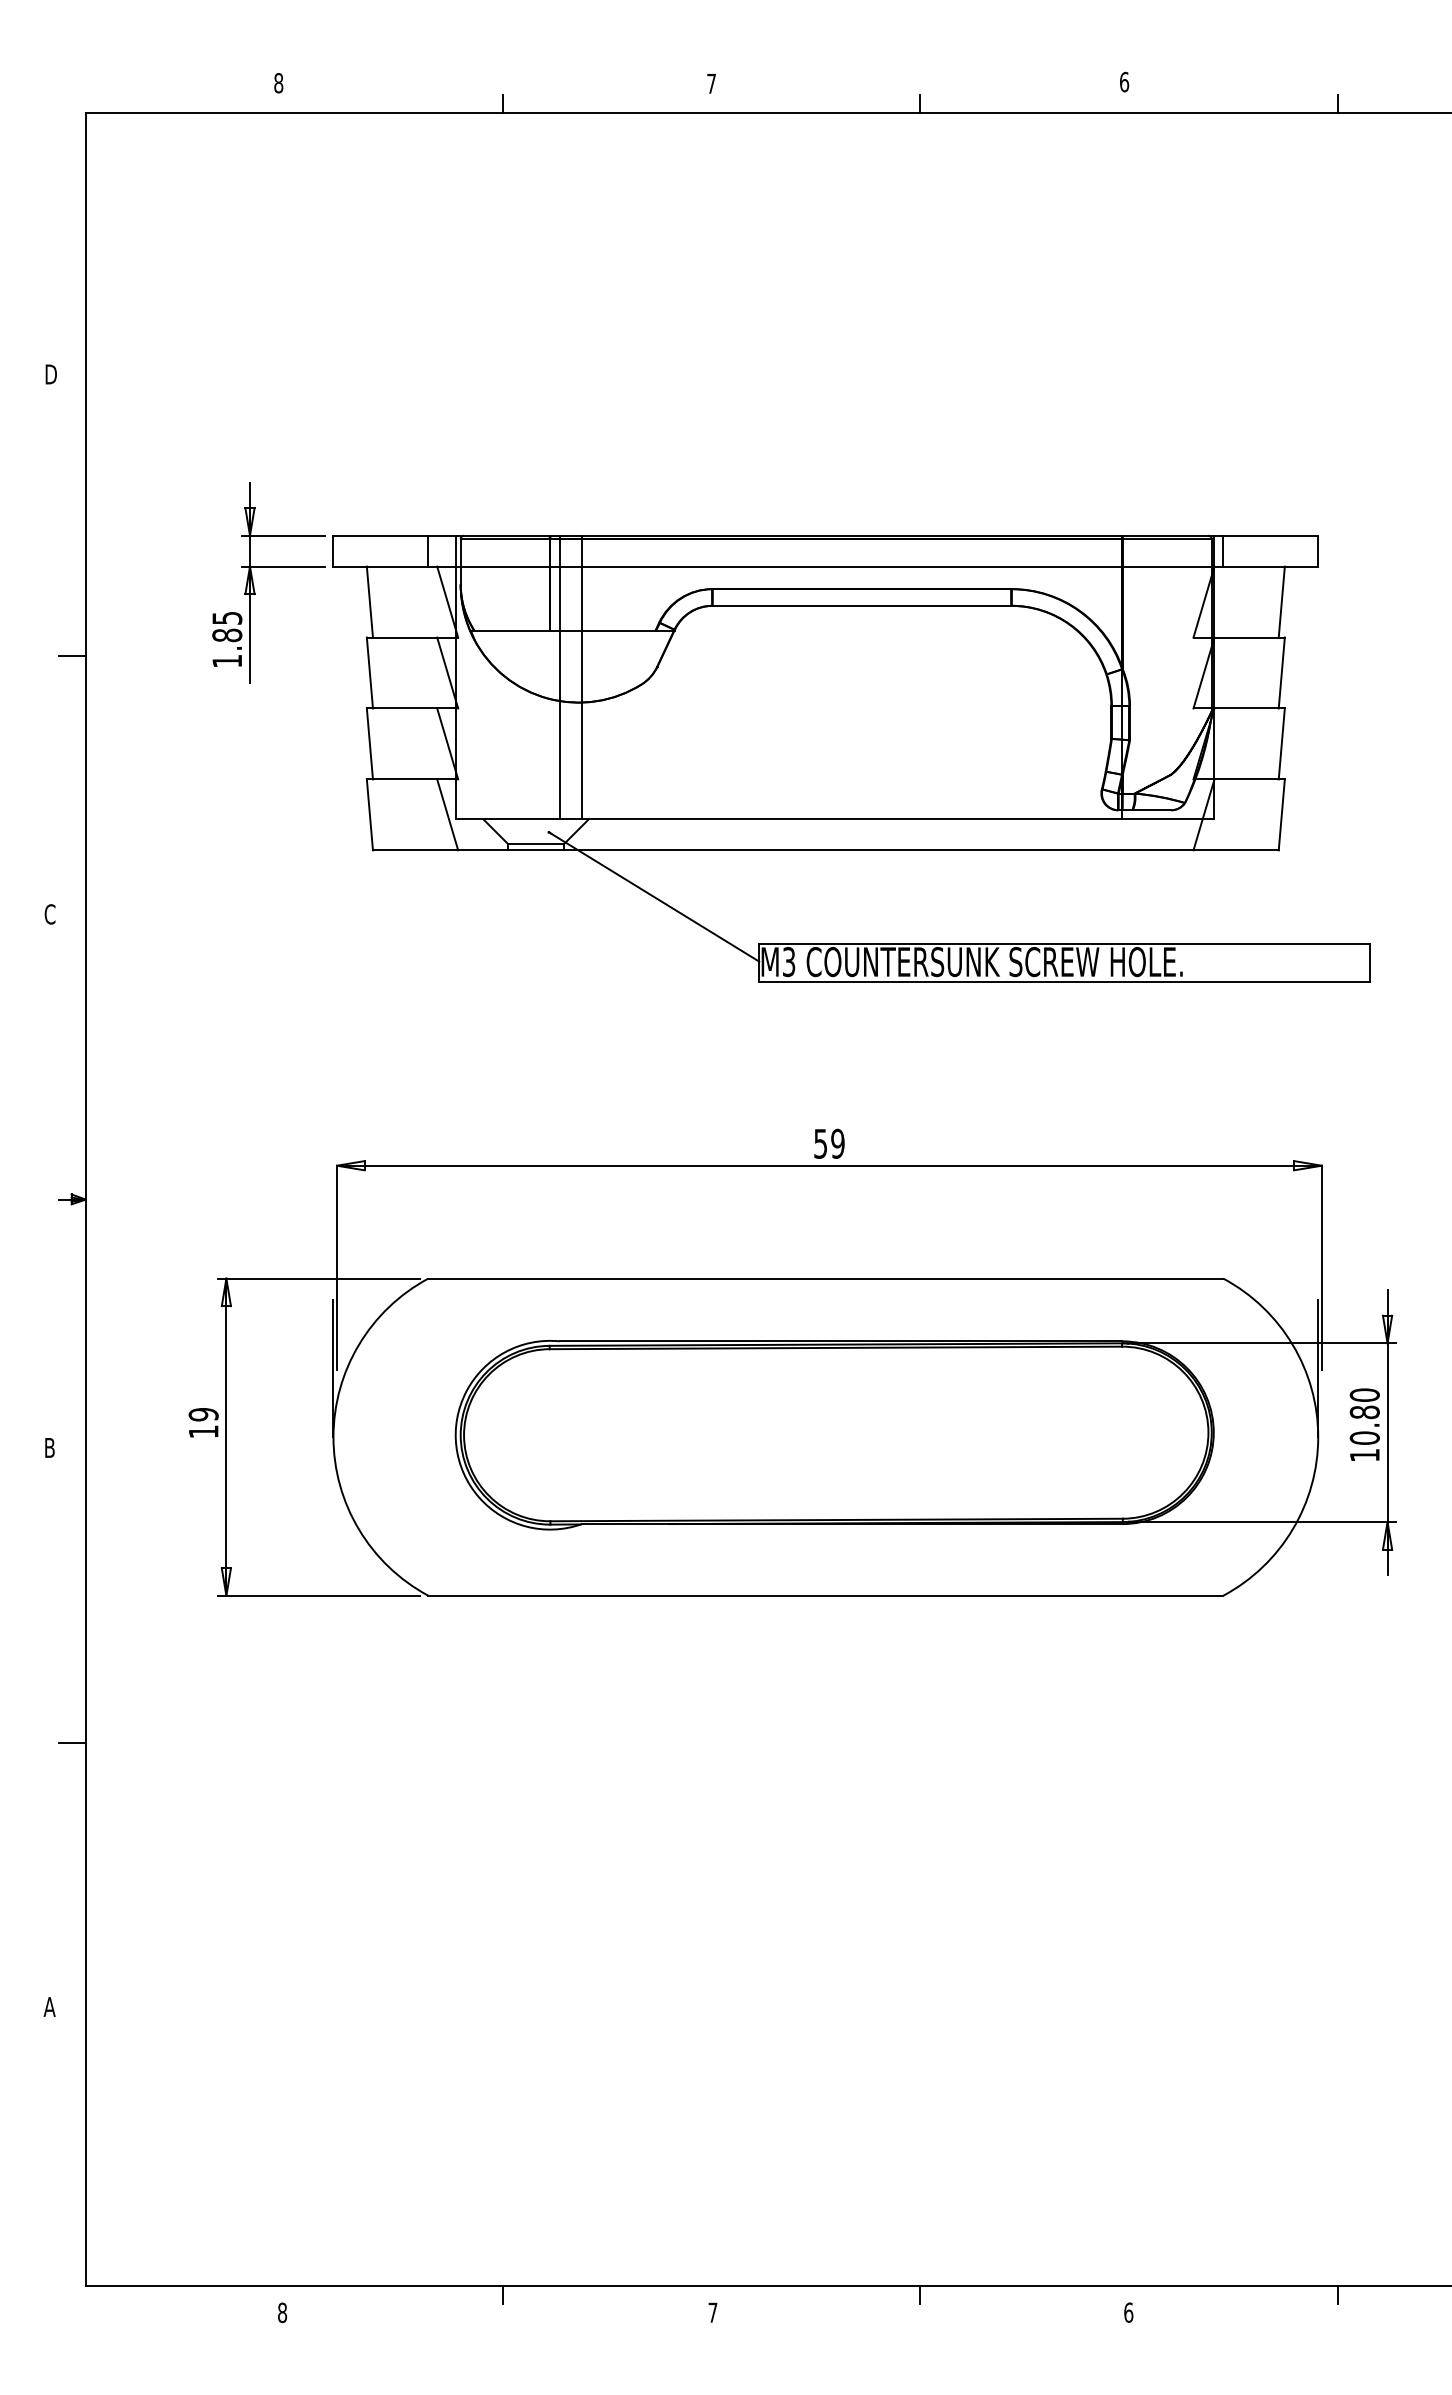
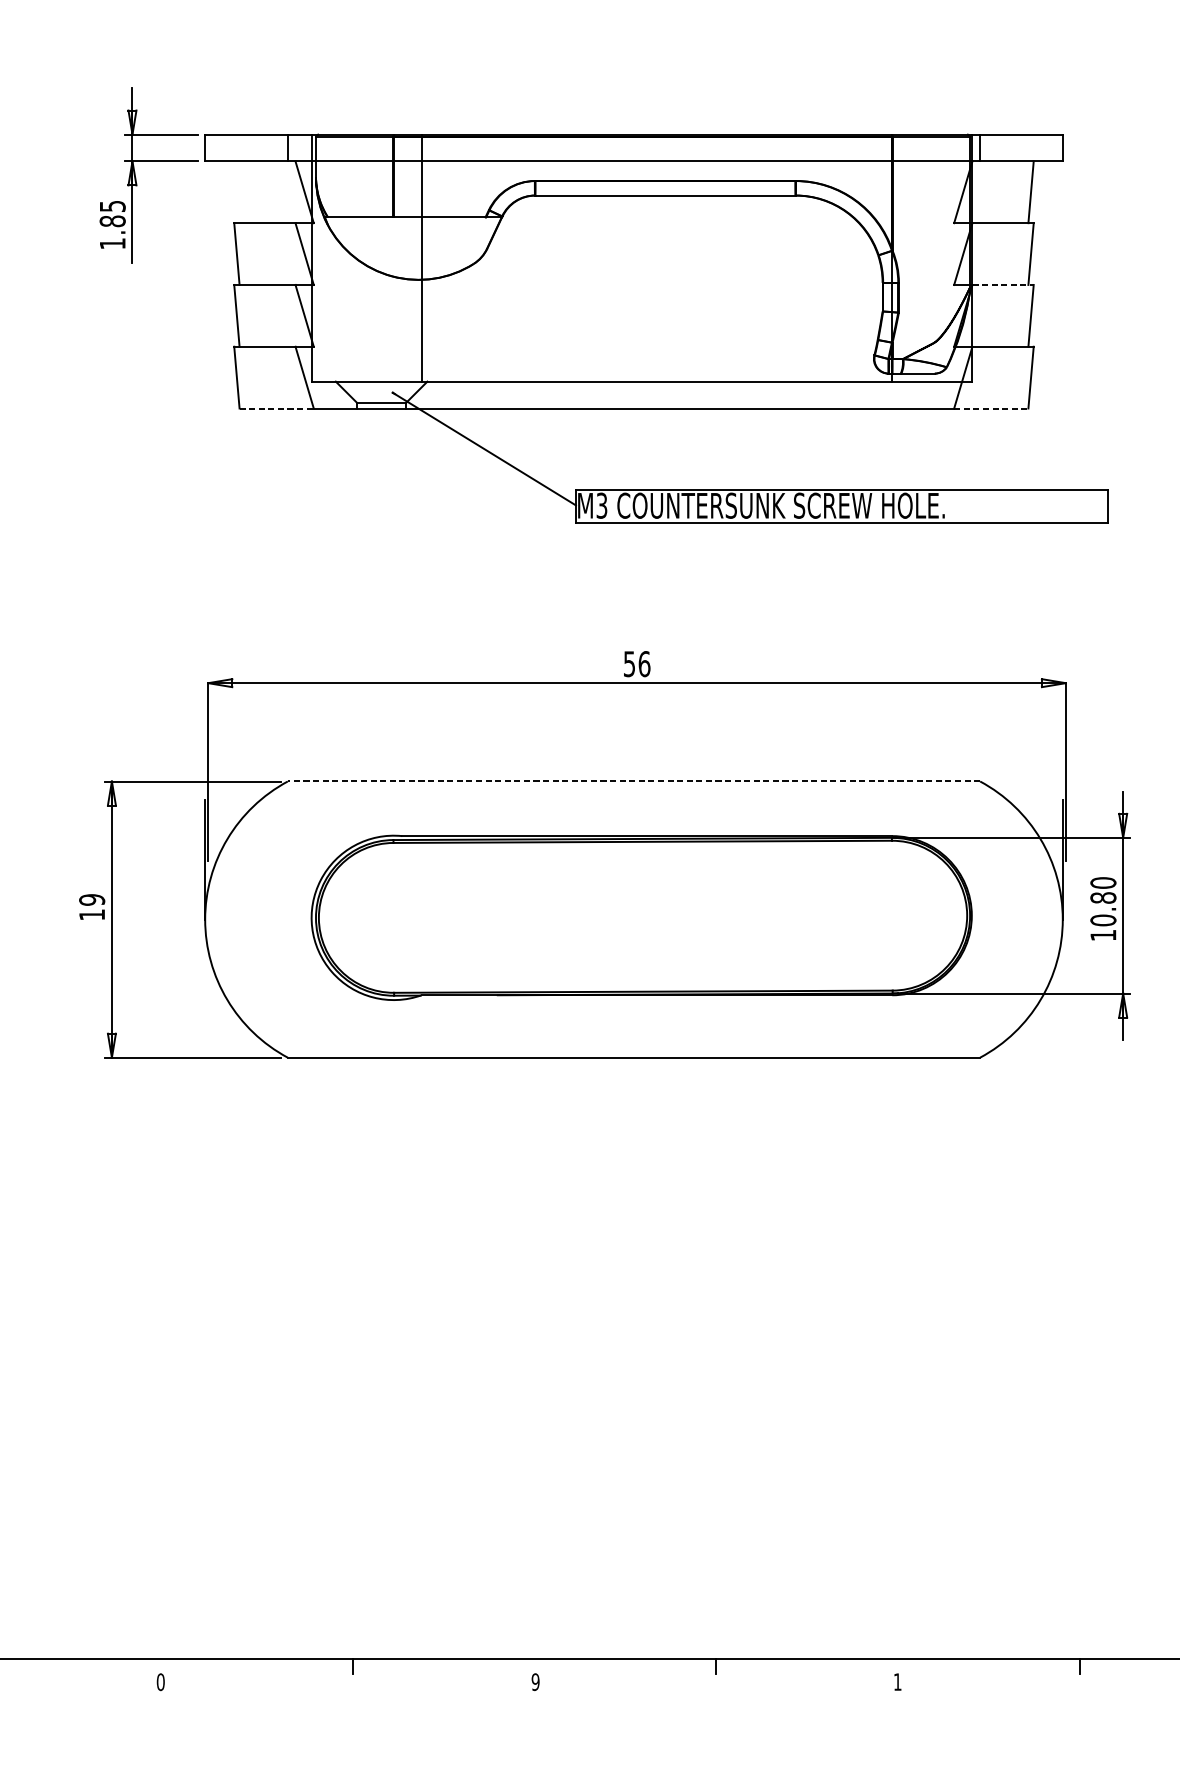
line: (369, 601) -> (236, 191), removed
line: (559, 677) -> (402, 257), removed
line: (1250, 708) -> (1003, 284), solid -> dashed
line: (415, 850) -> (276, 408), solid -> dashed
line: (1236, 850) -> (991, 408), solid -> dashed
text: (837, 1143) -> (644, 663), 59 -> 56
line: (825, 1278) -> (633, 781), solid -> dashed
text: (282, 2312) -> (160, 1681), 8 -> 0
text: (712, 2312) -> (535, 1681), 7 -> 9
text: (1128, 2312) -> (897, 1681), 6 -> 1

